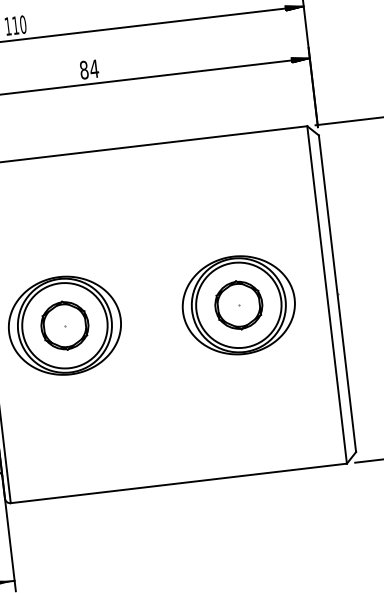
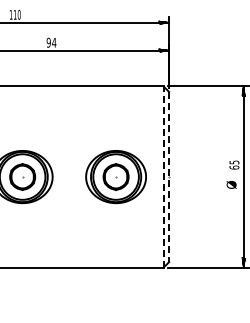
text: (83, 69) -> (48, 42), 84 -> 94
line: (338, 294) -> (169, 177), solid -> dashed
line: (327, 295) -> (163, 177), solid -> dashed

